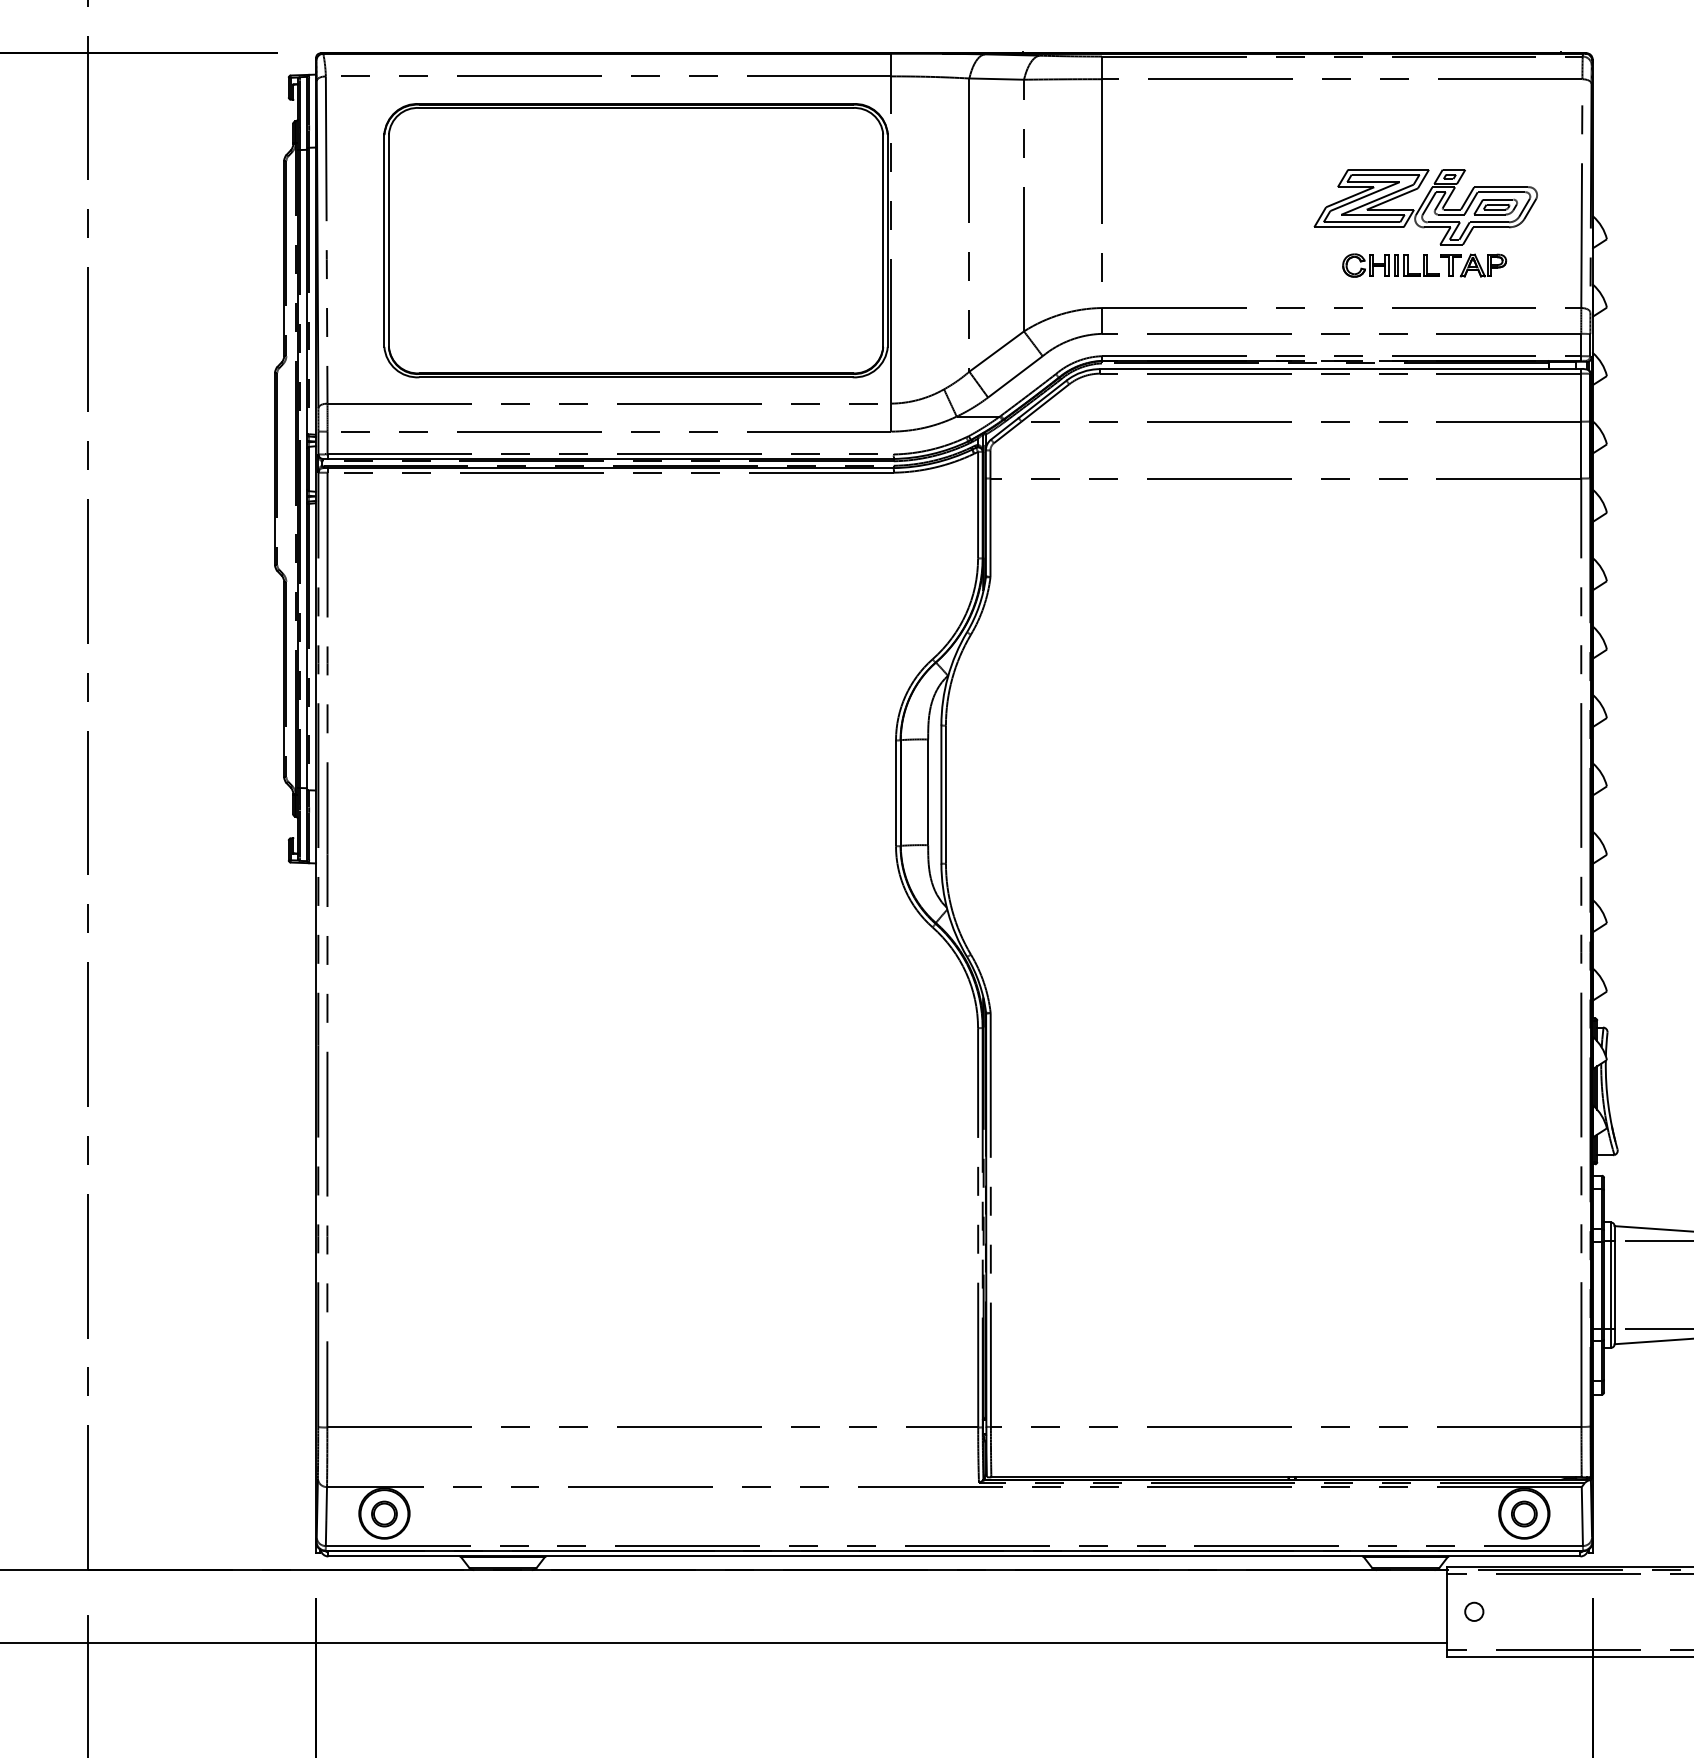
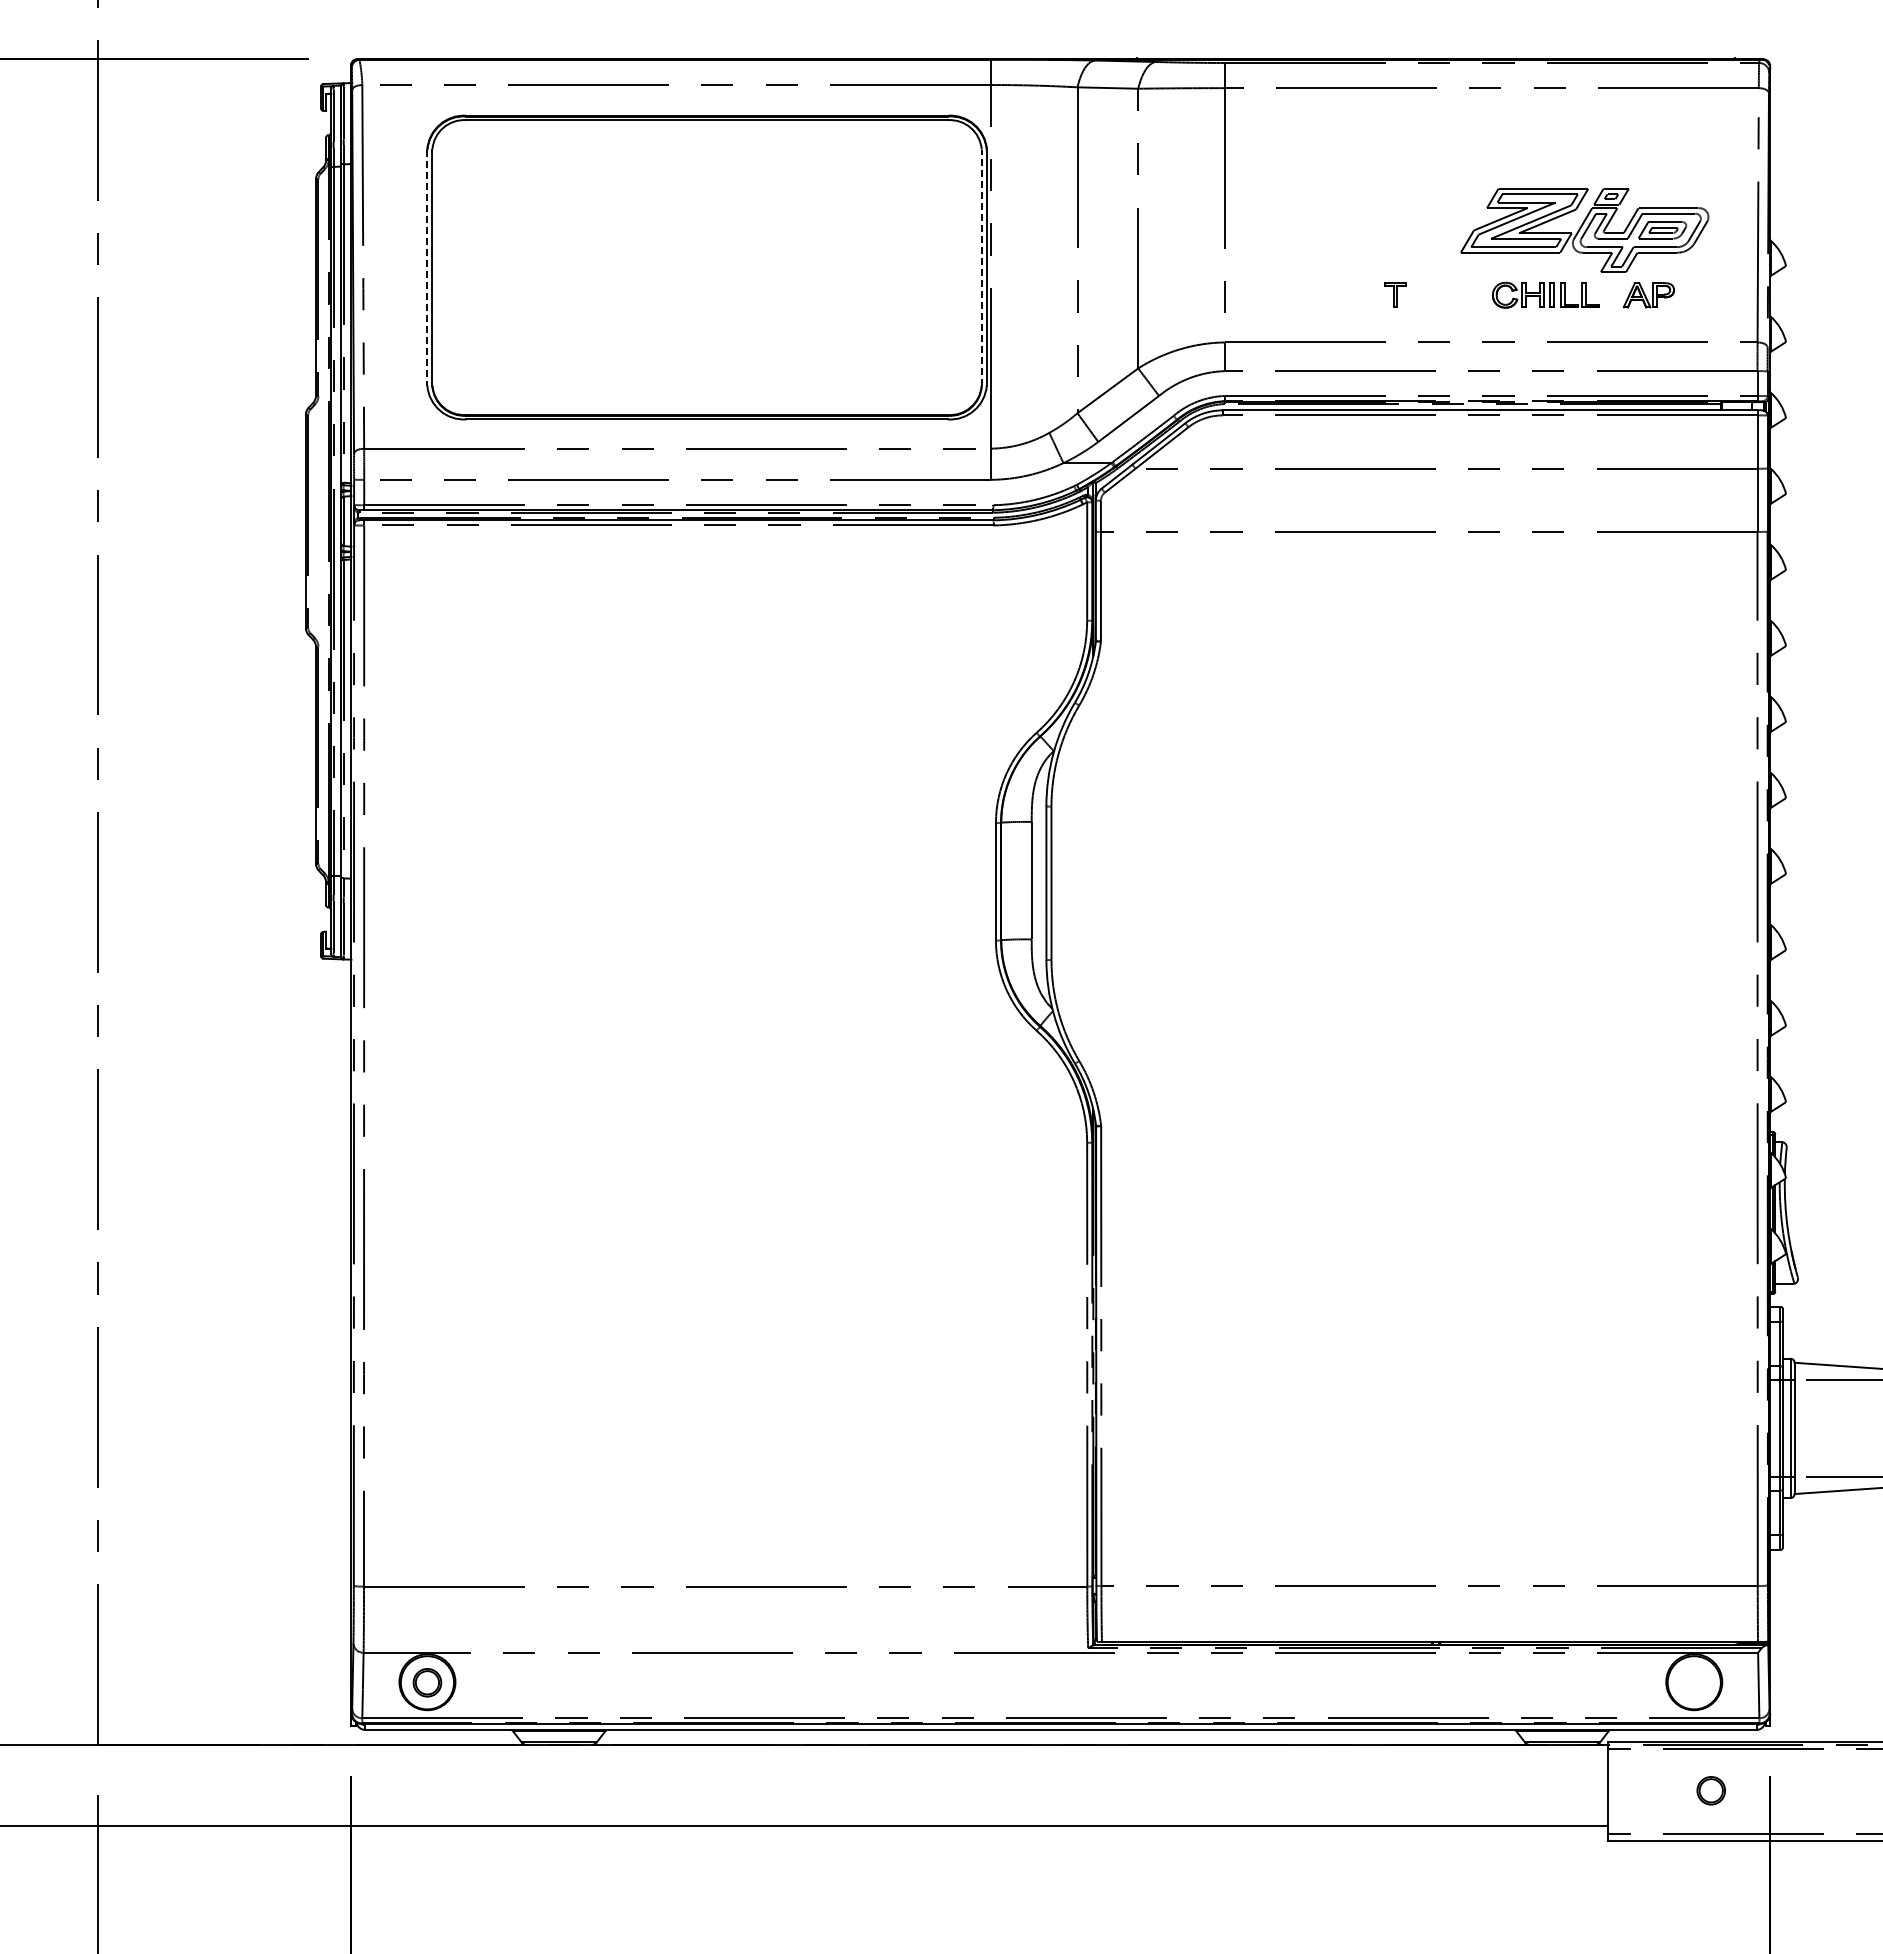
line: (882, 240) -> (981, 267), solid -> dashed
line: (384, 241) -> (427, 268), solid -> dashed
part: (1450, 264) -> (1395, 294), moved
part: (1523, 1513) -> (1710, 1790), moved
circle: (1474, 1611) -> (1638, 1791), removed

